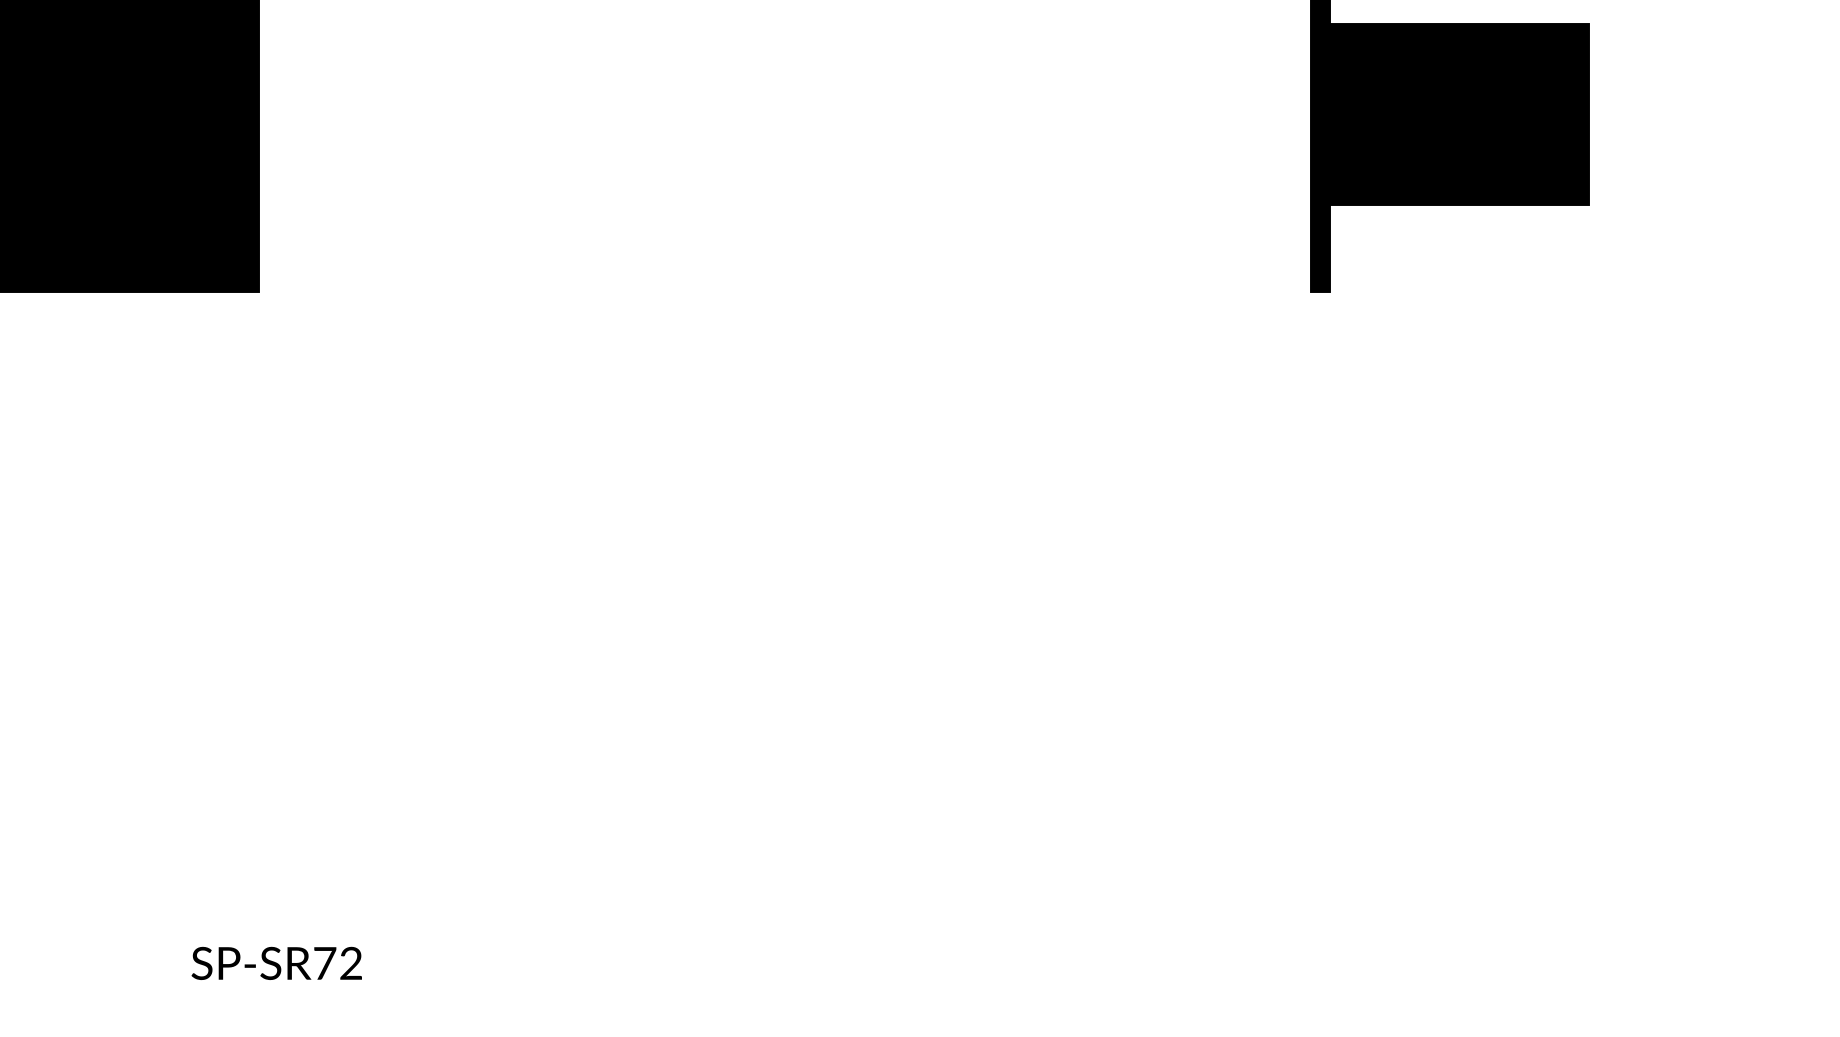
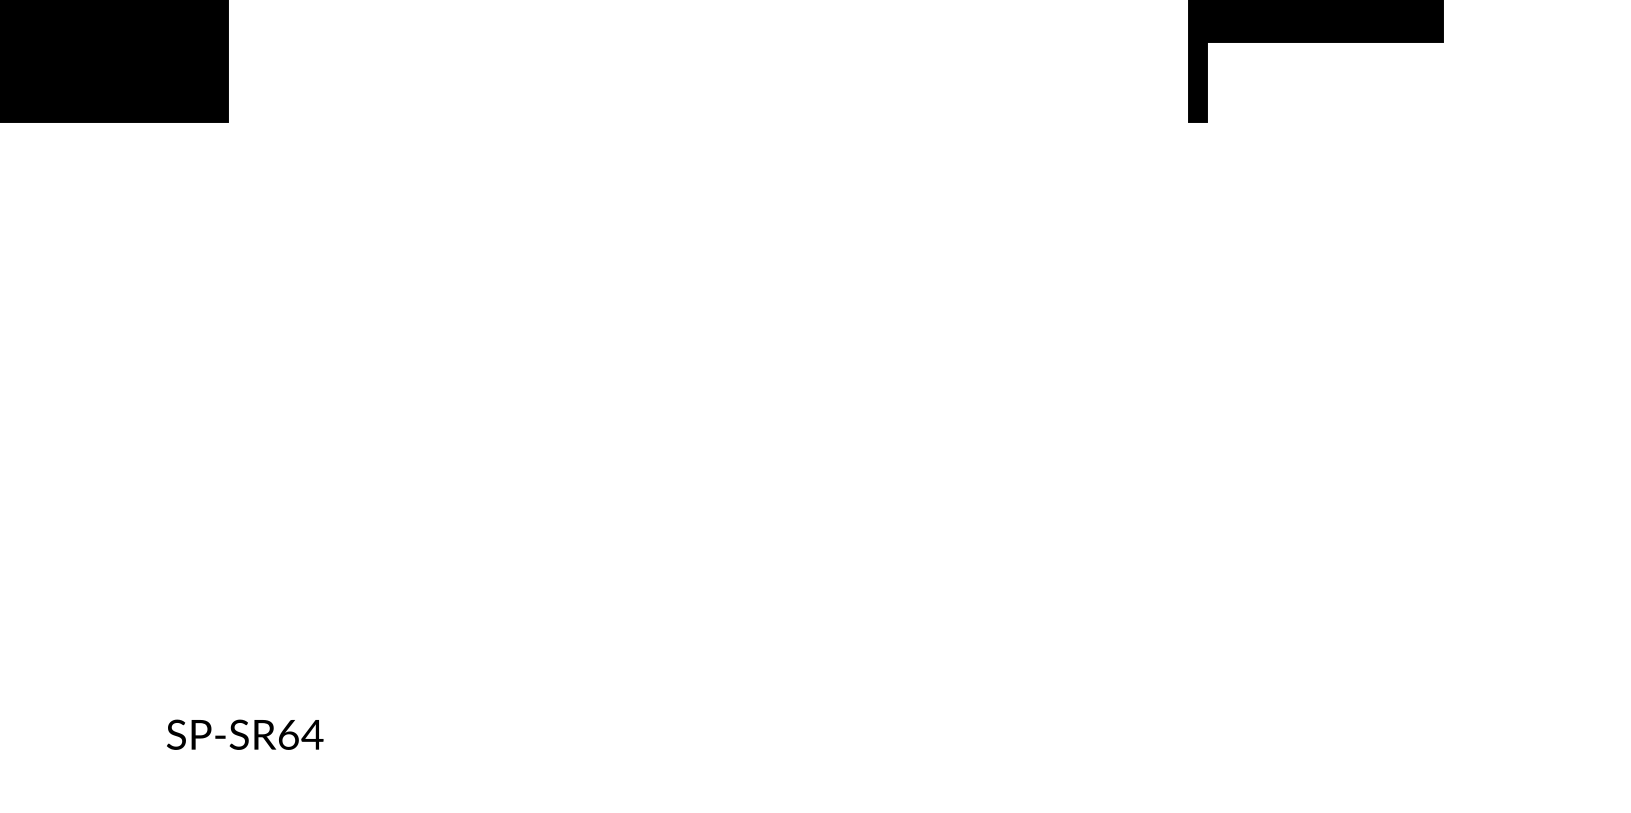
text: (338, 962) -> (301, 733), SP-SR72 -> SP-SR64

